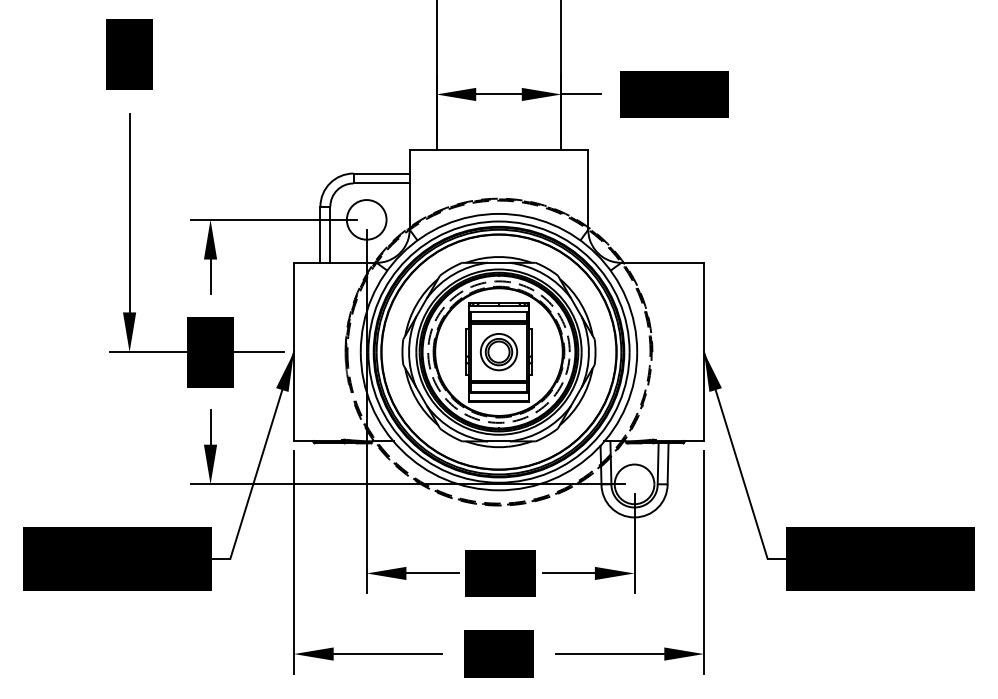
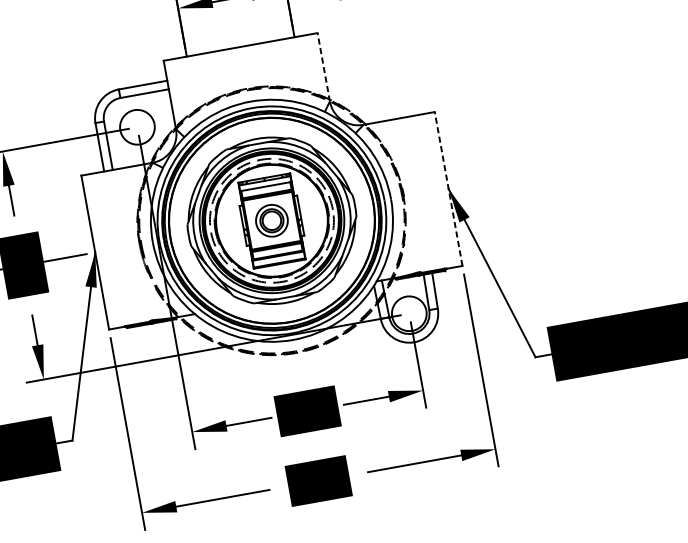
line: (588, 190) -> (324, 67), solid -> dashed
line: (703, 351) -> (448, 188), solid -> dashed

